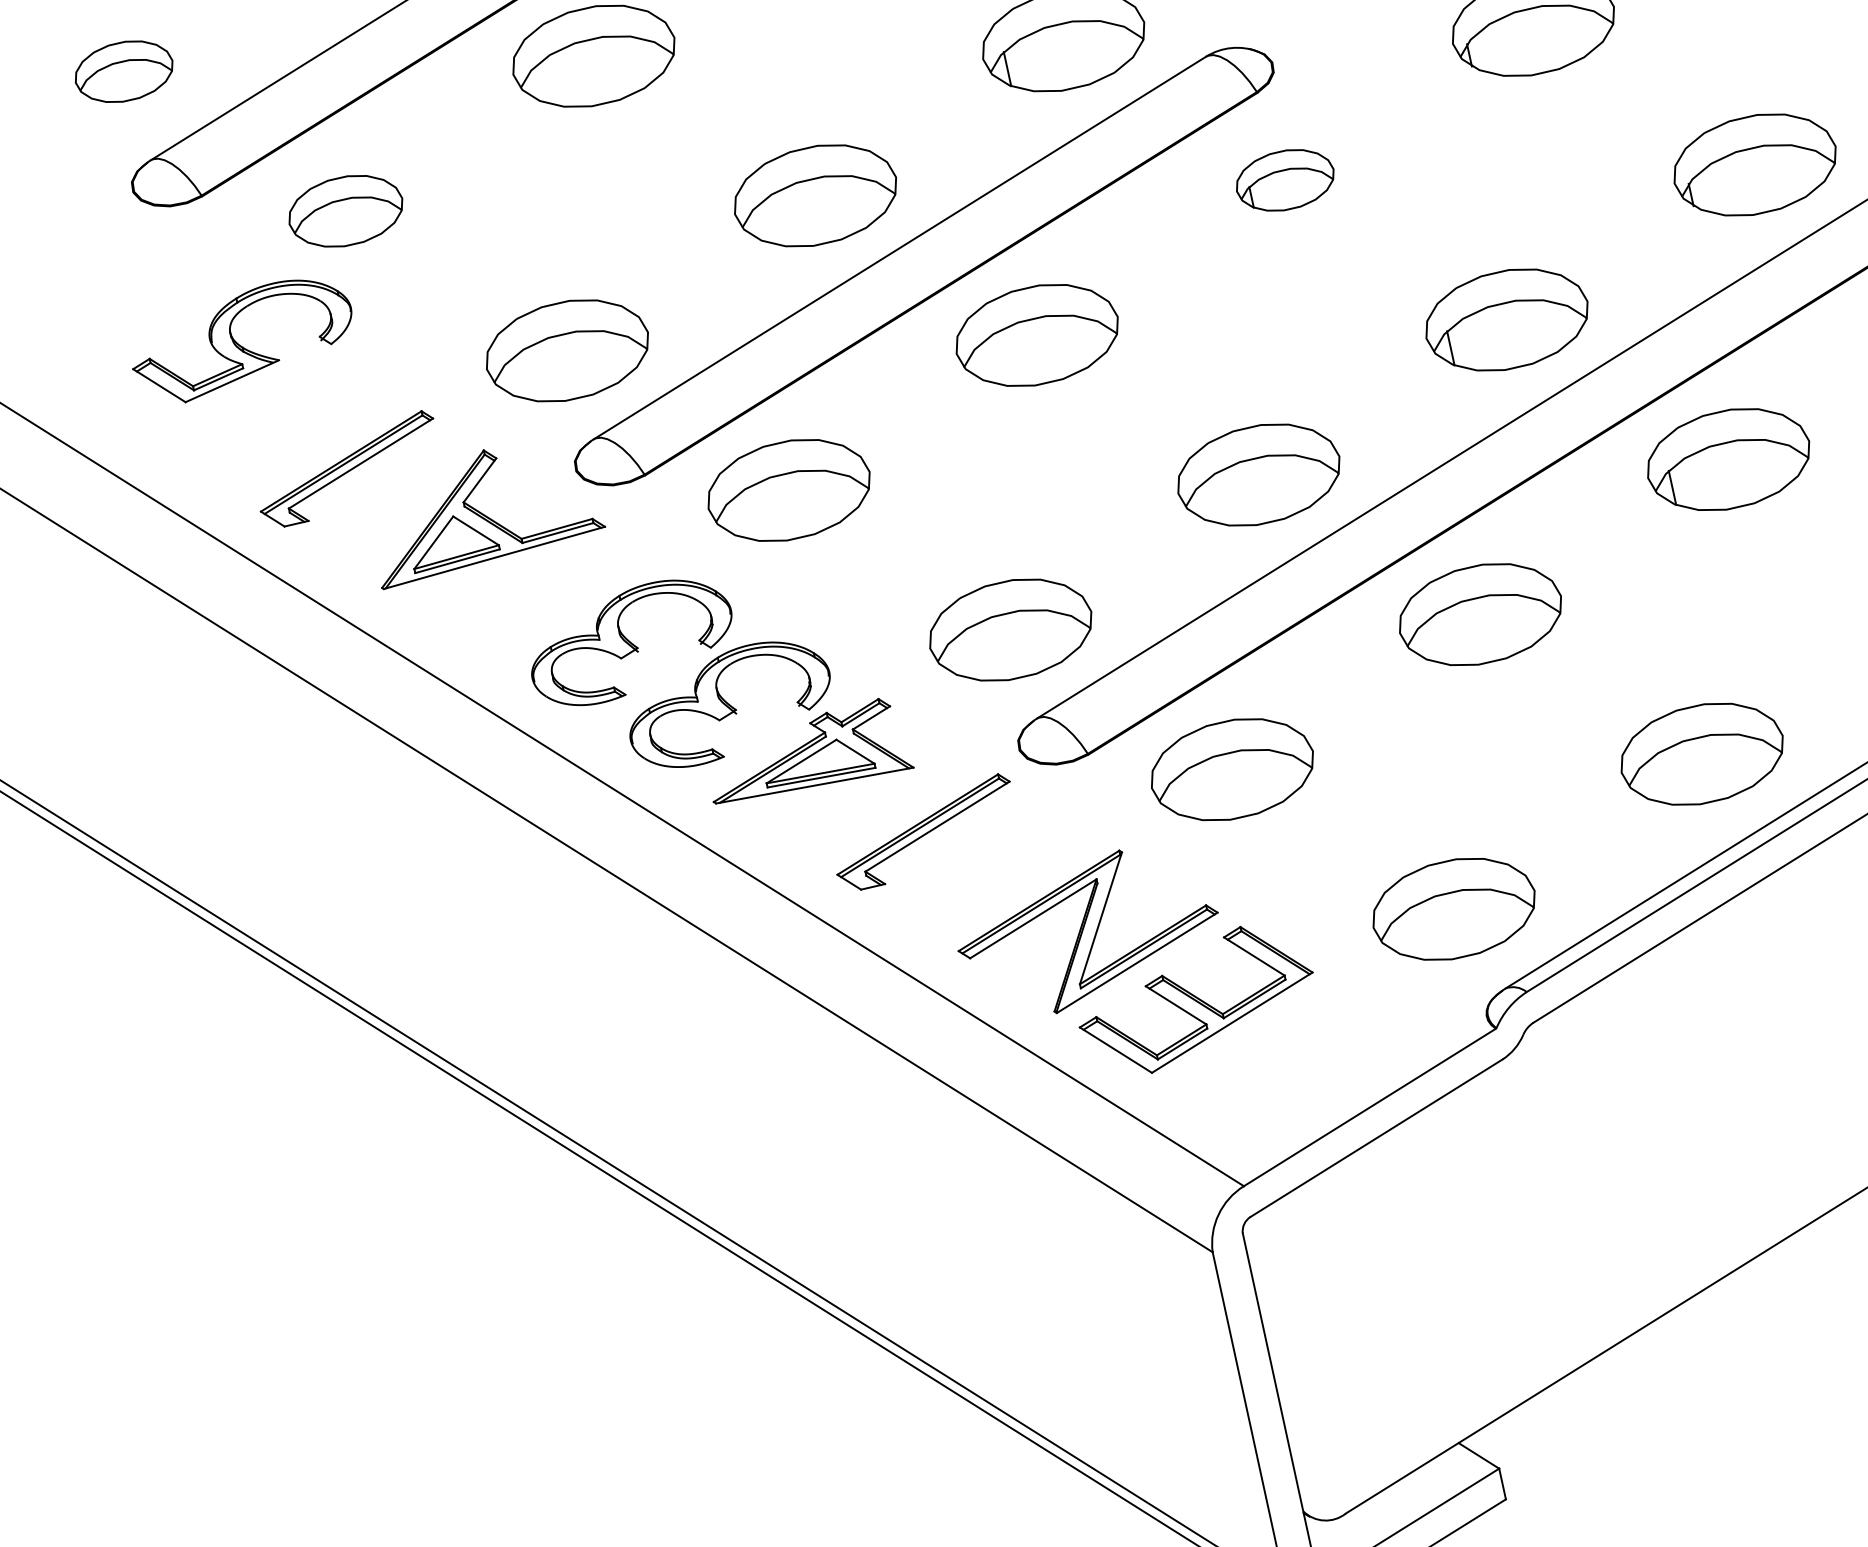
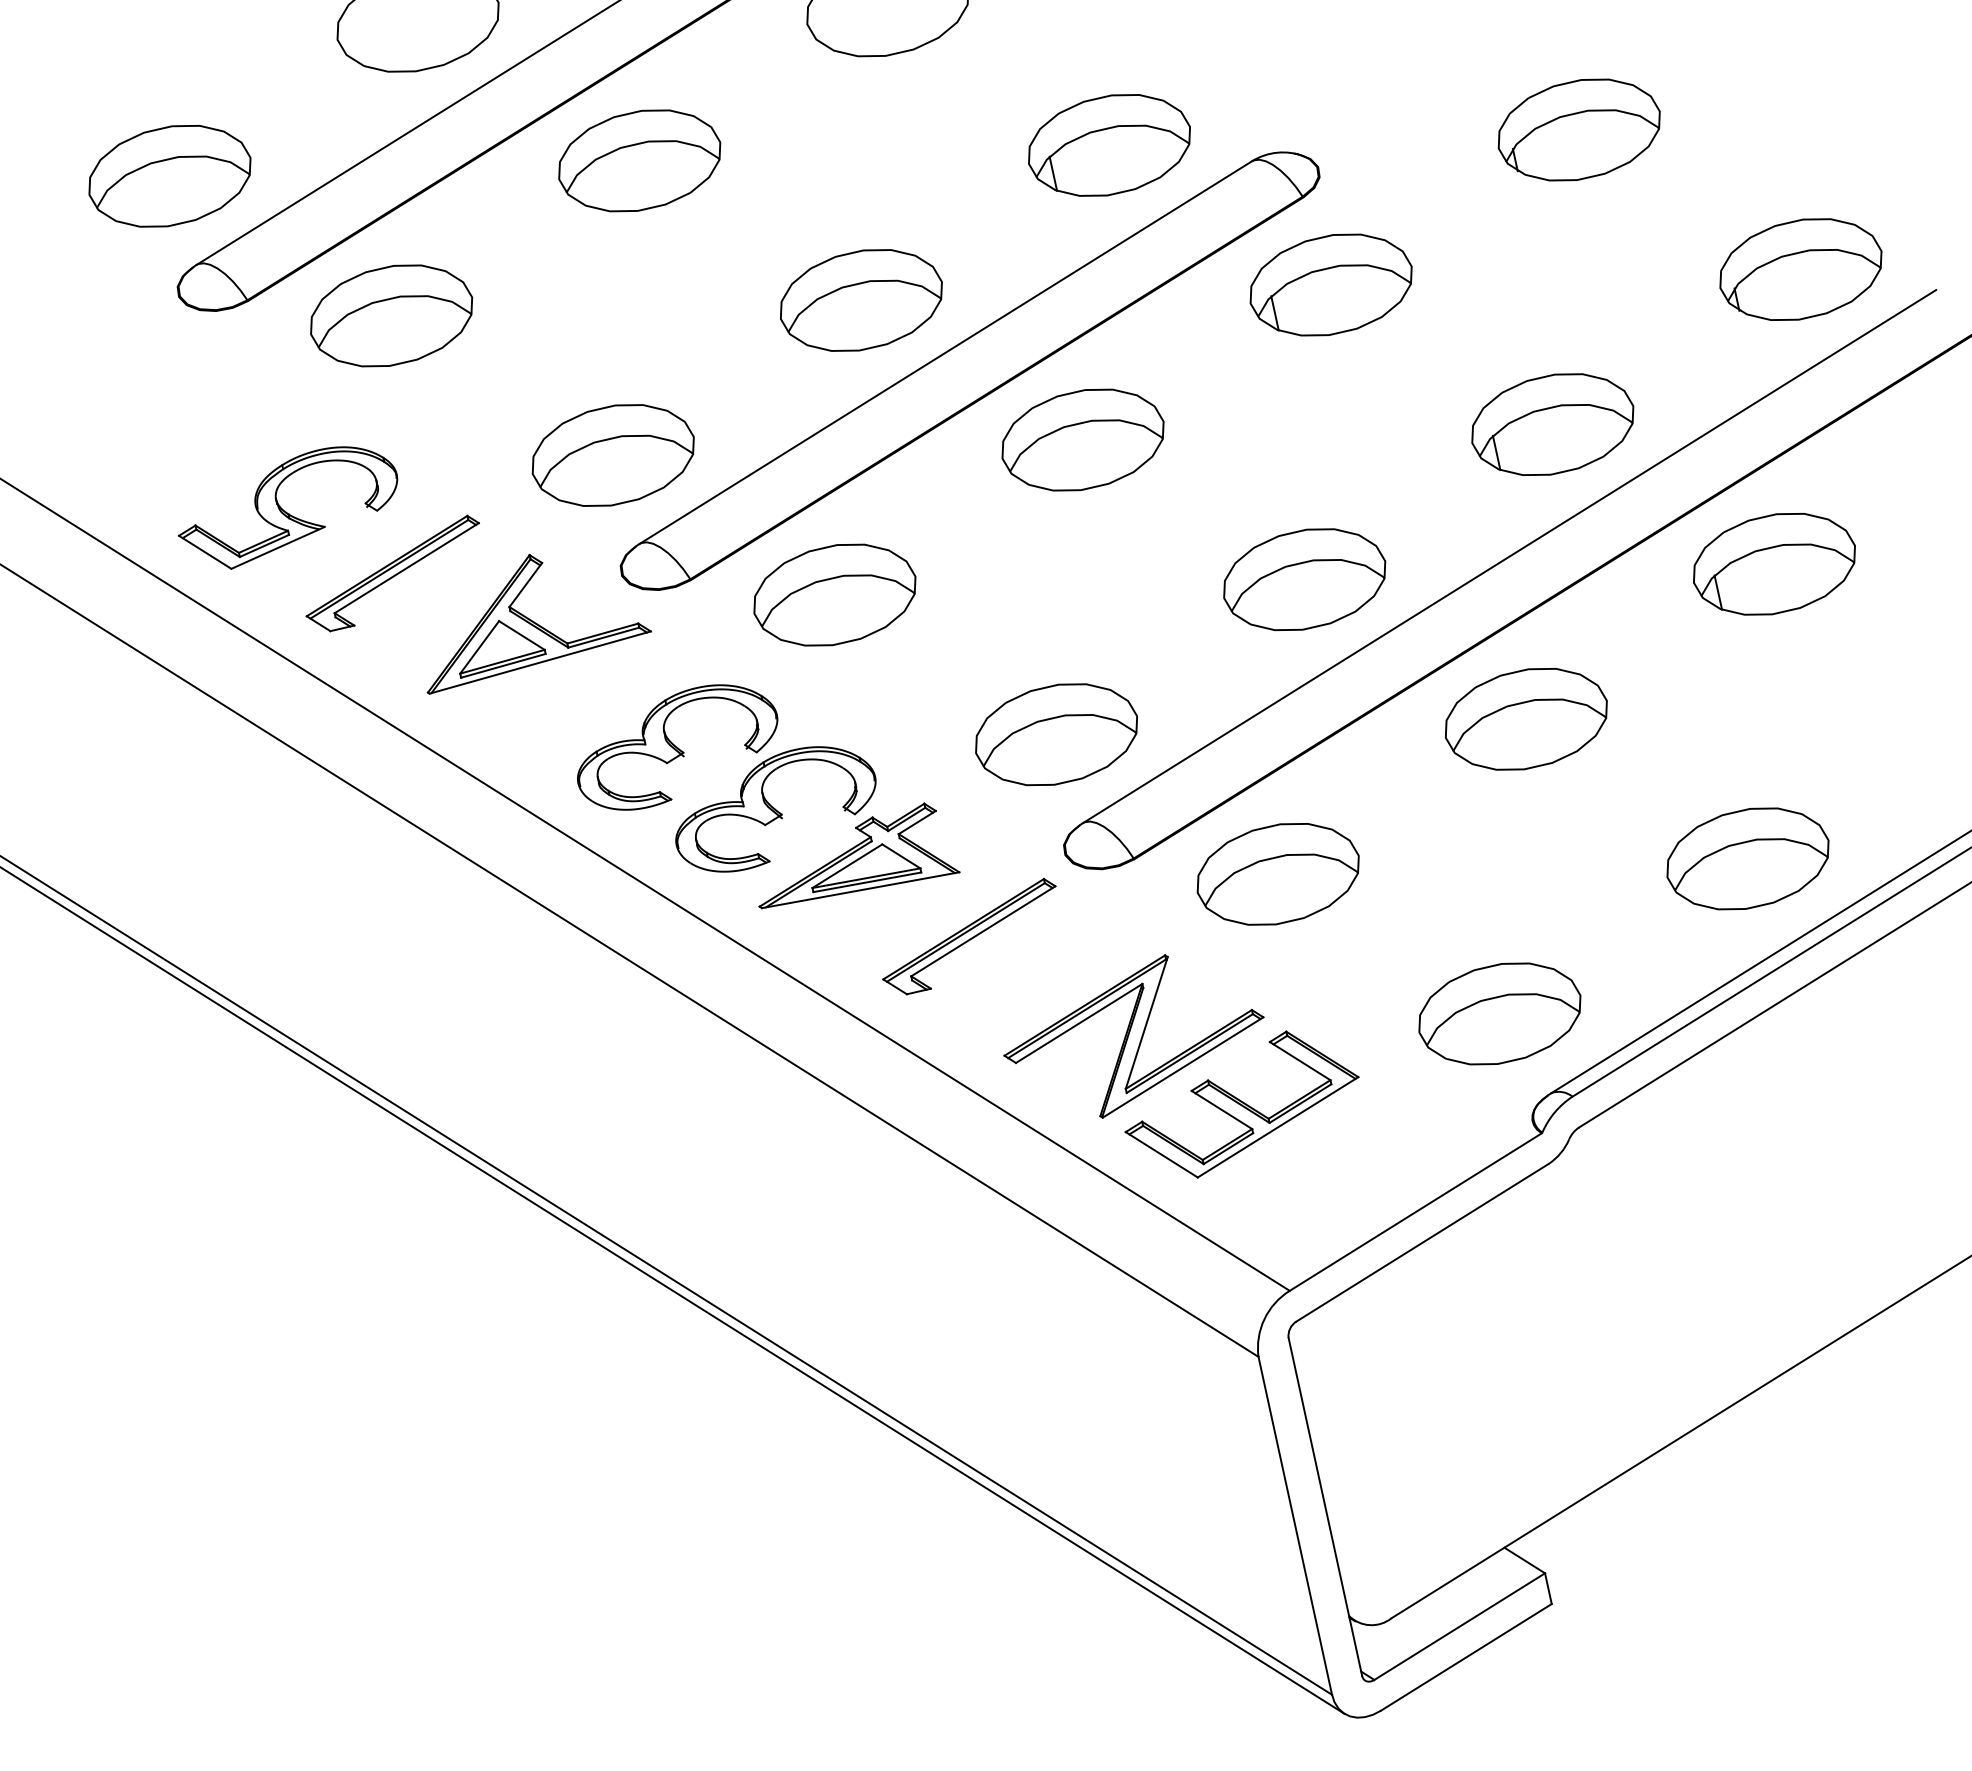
part: (123, 71) -> (169, 176), size x1.67
part: (1284, 179) -> (1330, 284), size x1.67
part: (345, 210) -> (391, 315), size x1.43
part: (241, 340) -> (287, 507), moved

